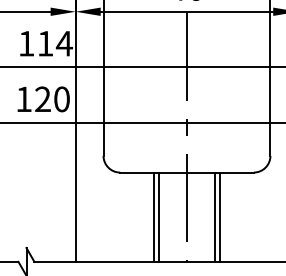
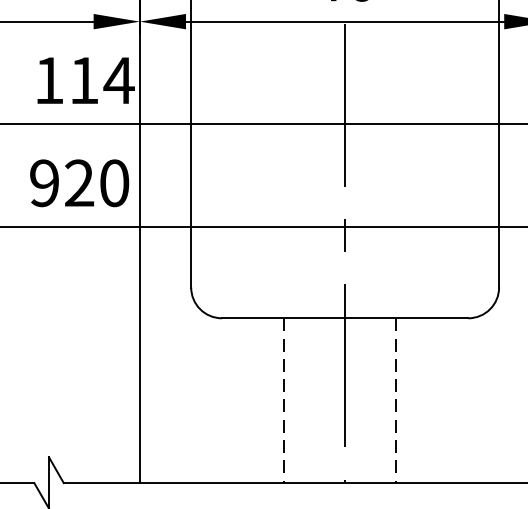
text: (23, 99) -> (43, 183), 120 -> 920
line: (159, 216) -> (294, 399), removed
line: (220, 216) -> (406, 399), removed
line: (153, 217) -> (283, 401), solid -> dashed
line: (214, 217) -> (395, 401), solid -> dashed

